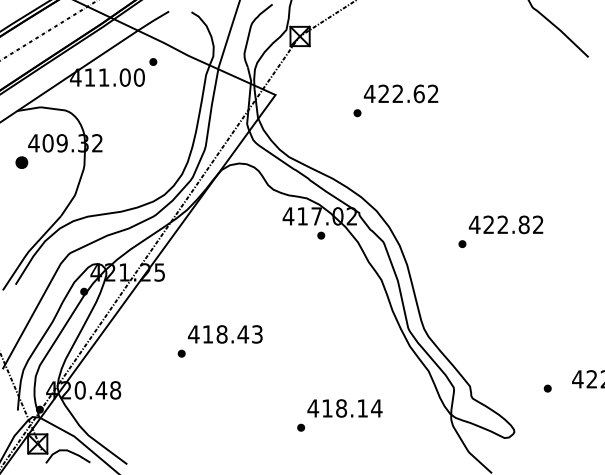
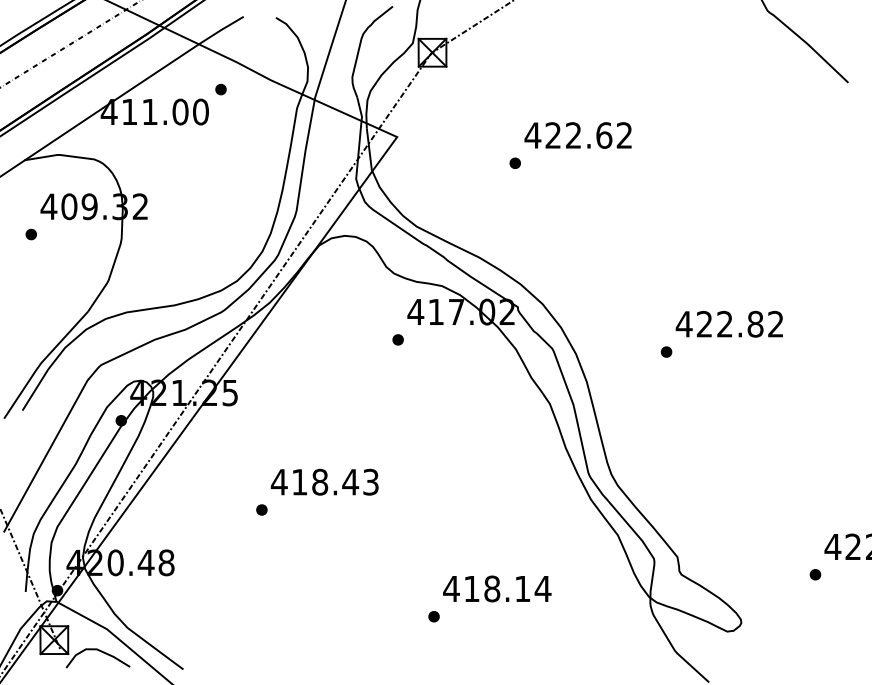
part: (21, 162) -> (30, 234), size x0.62
part: (321, 235) -> (398, 339), moved
part: (547, 388) -> (815, 574), moved

